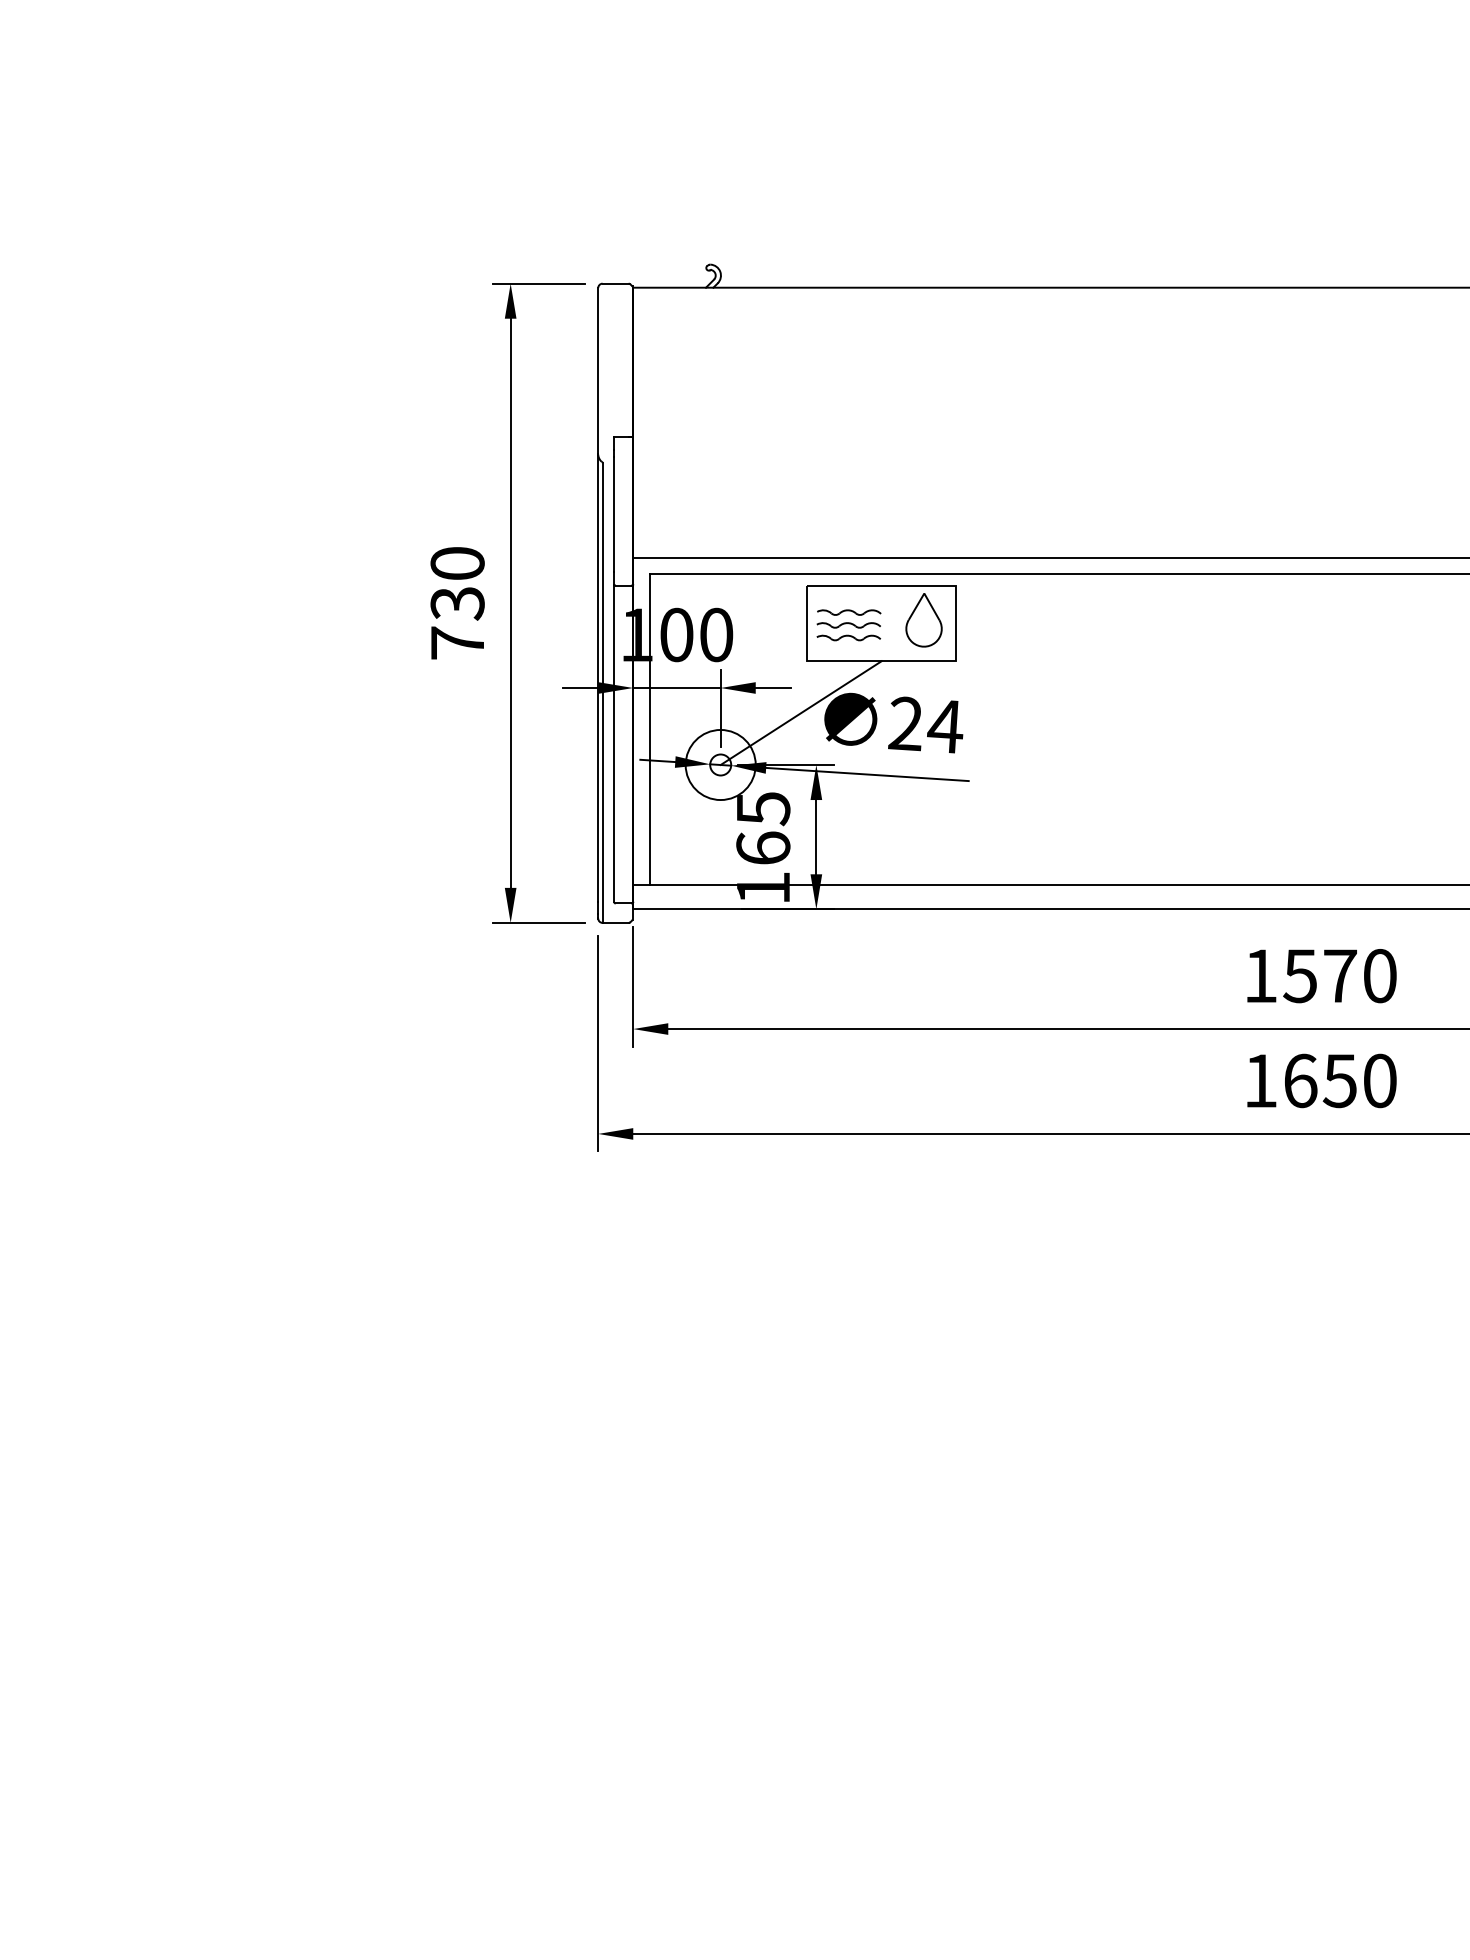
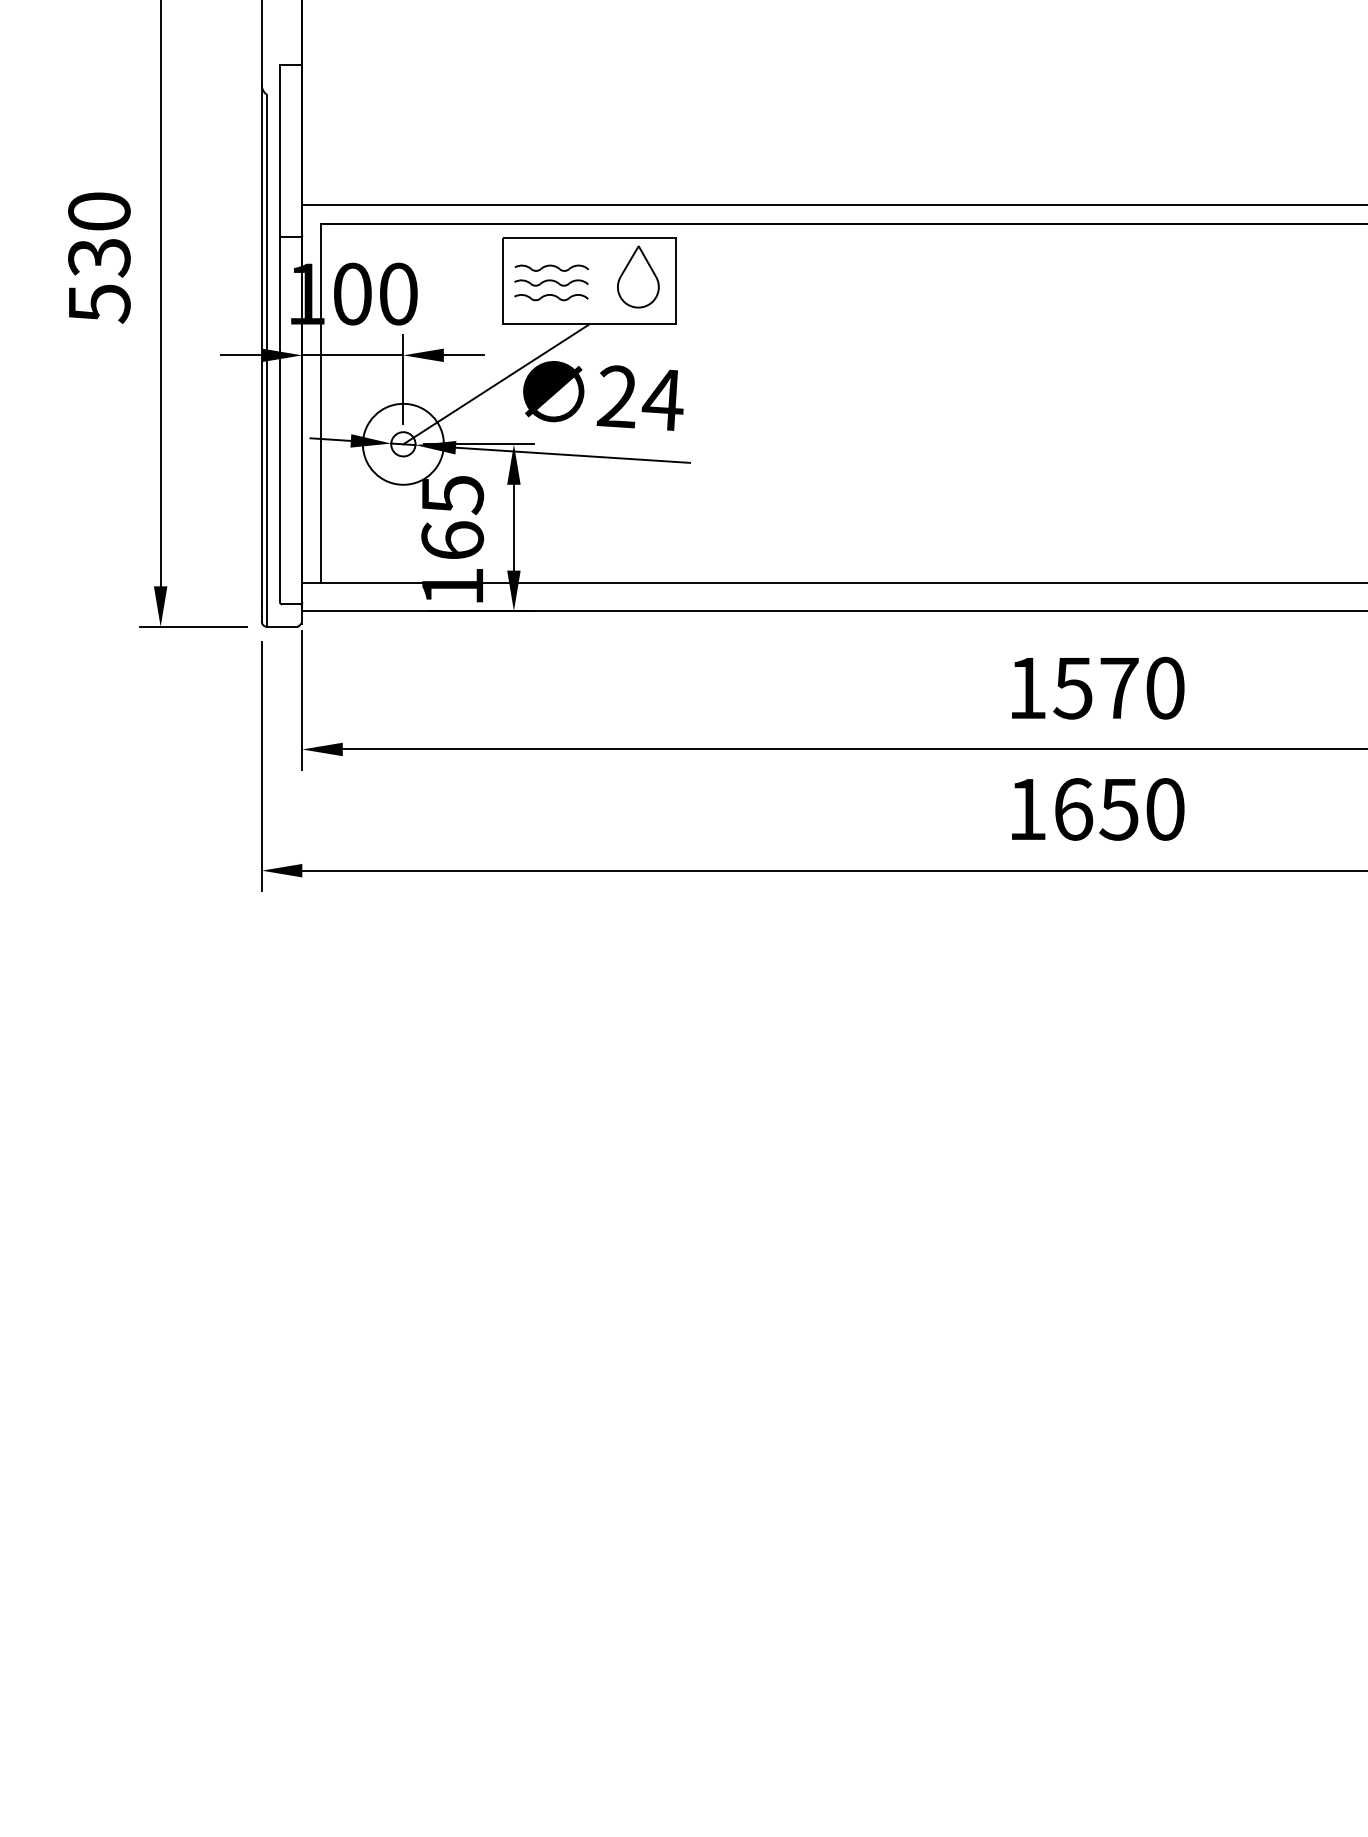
text: (457, 643) -> (99, 303), 730 -> 530

